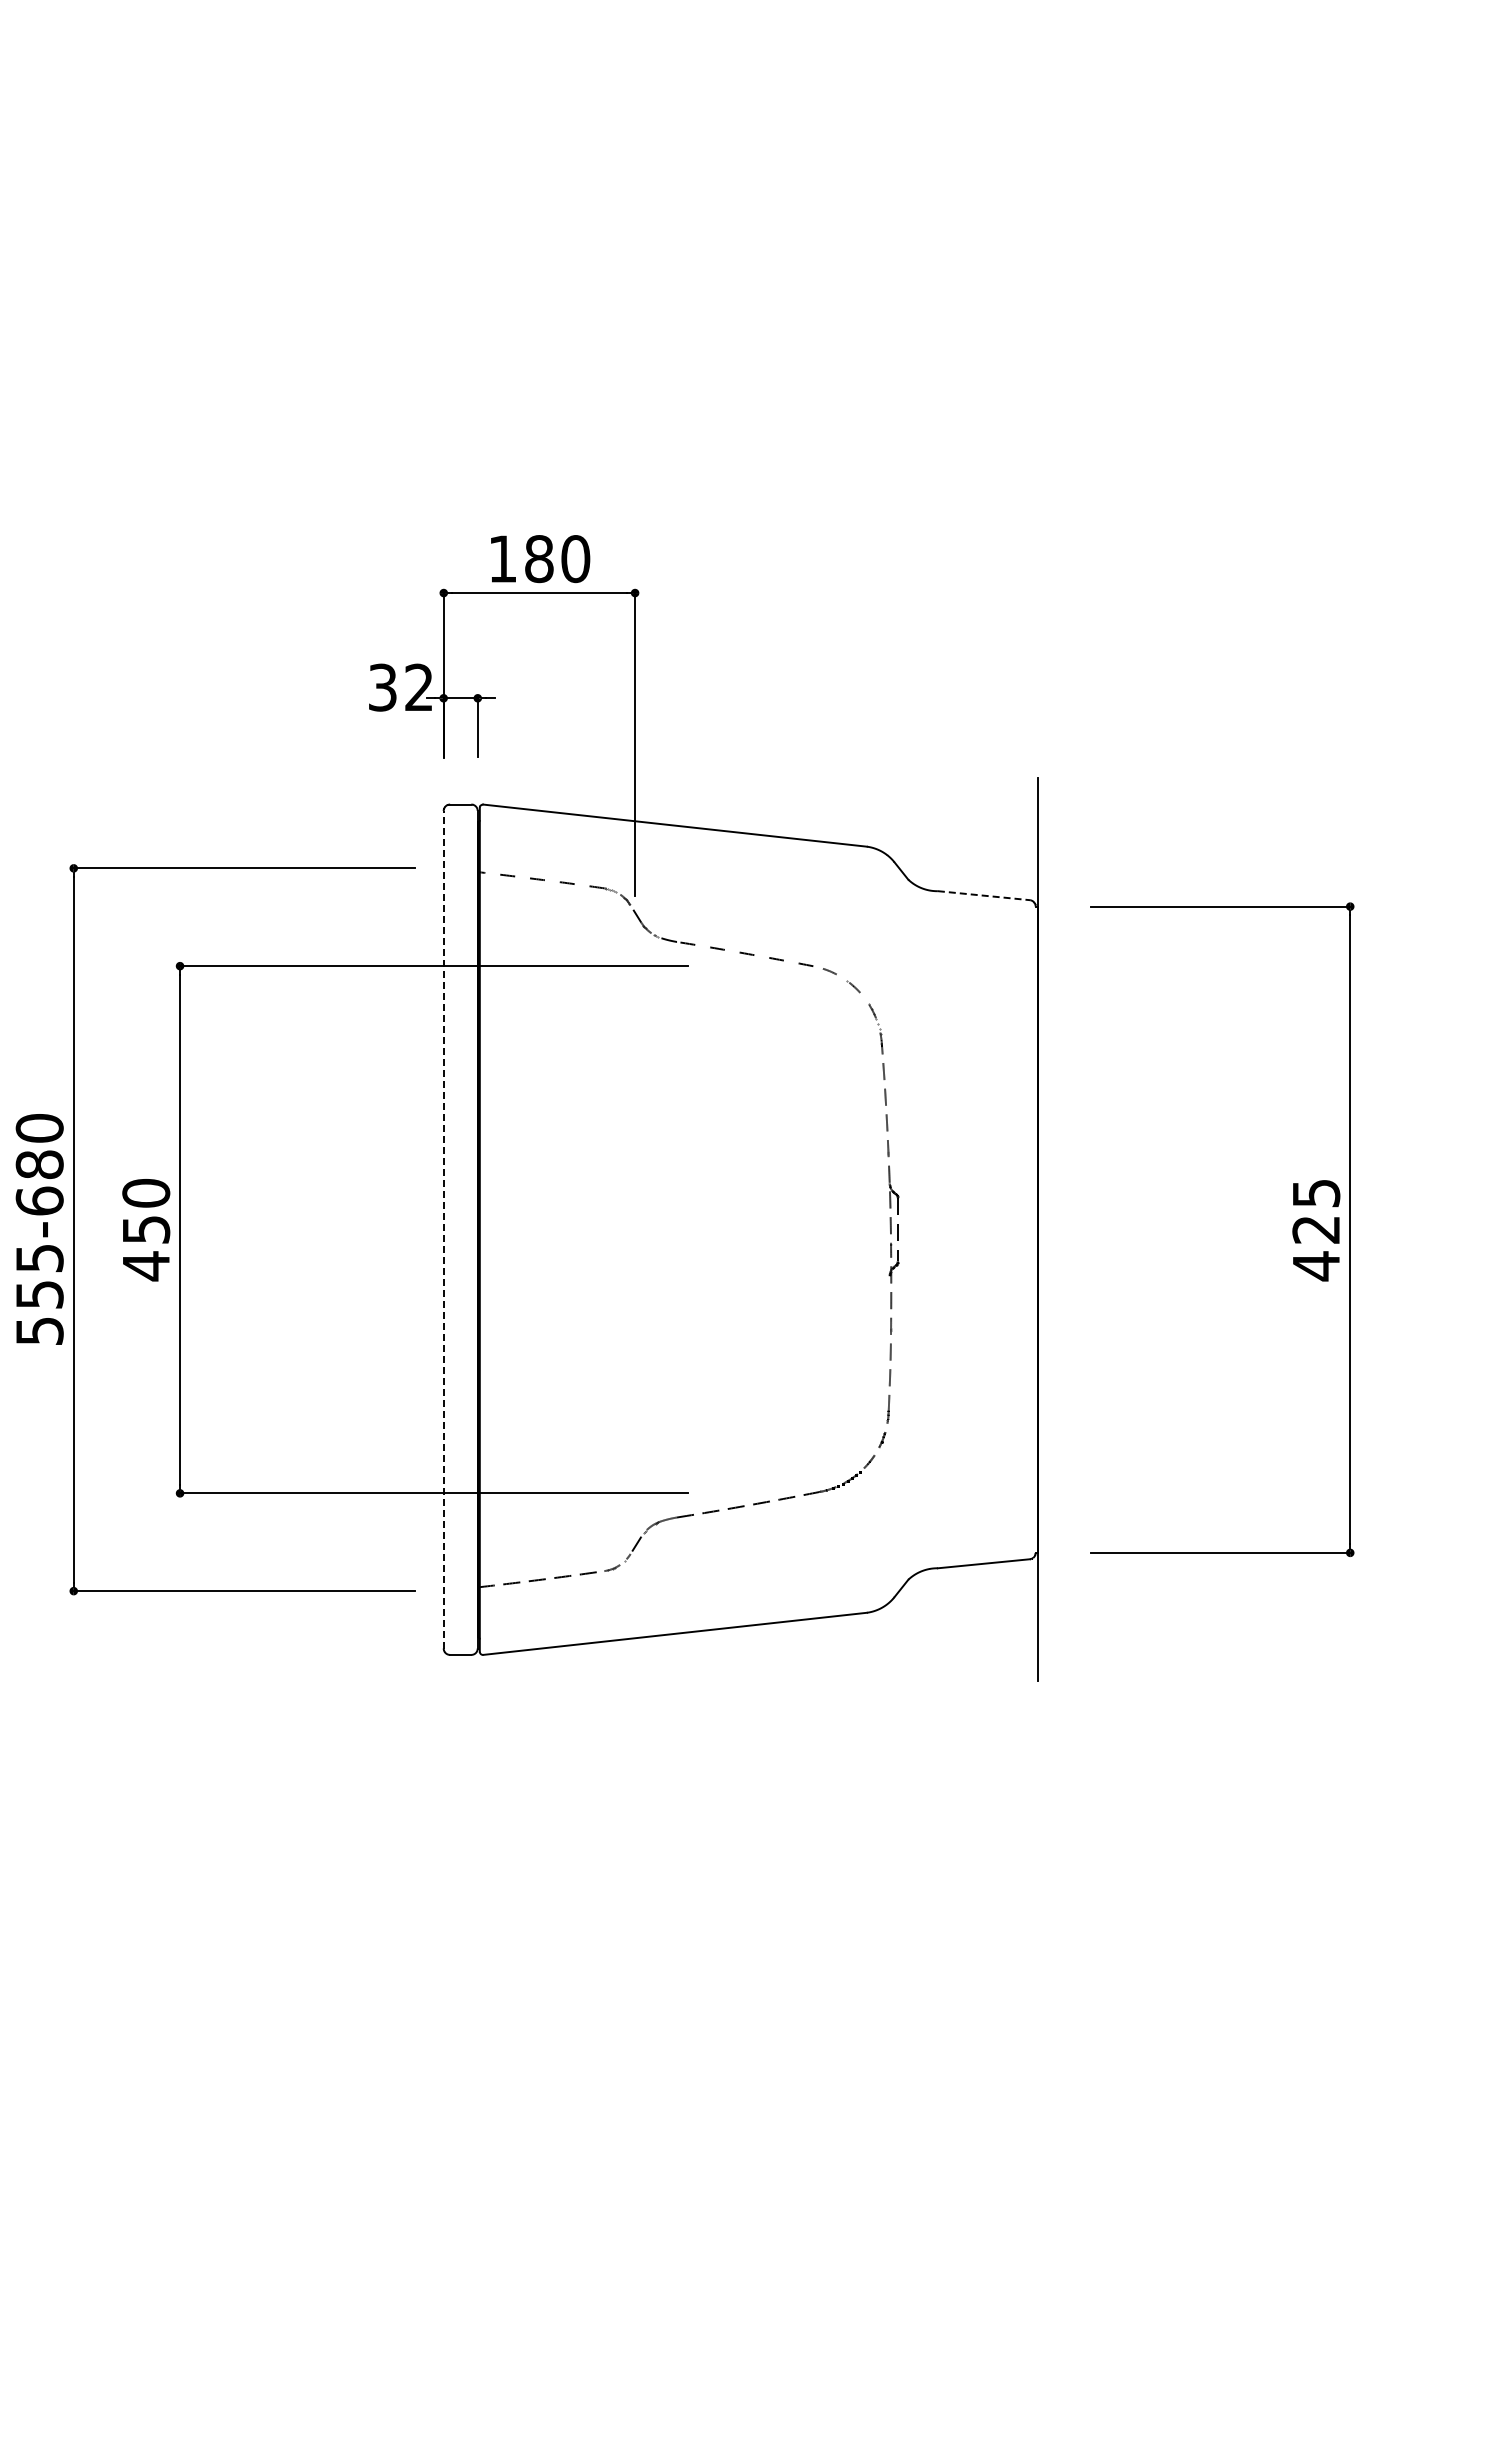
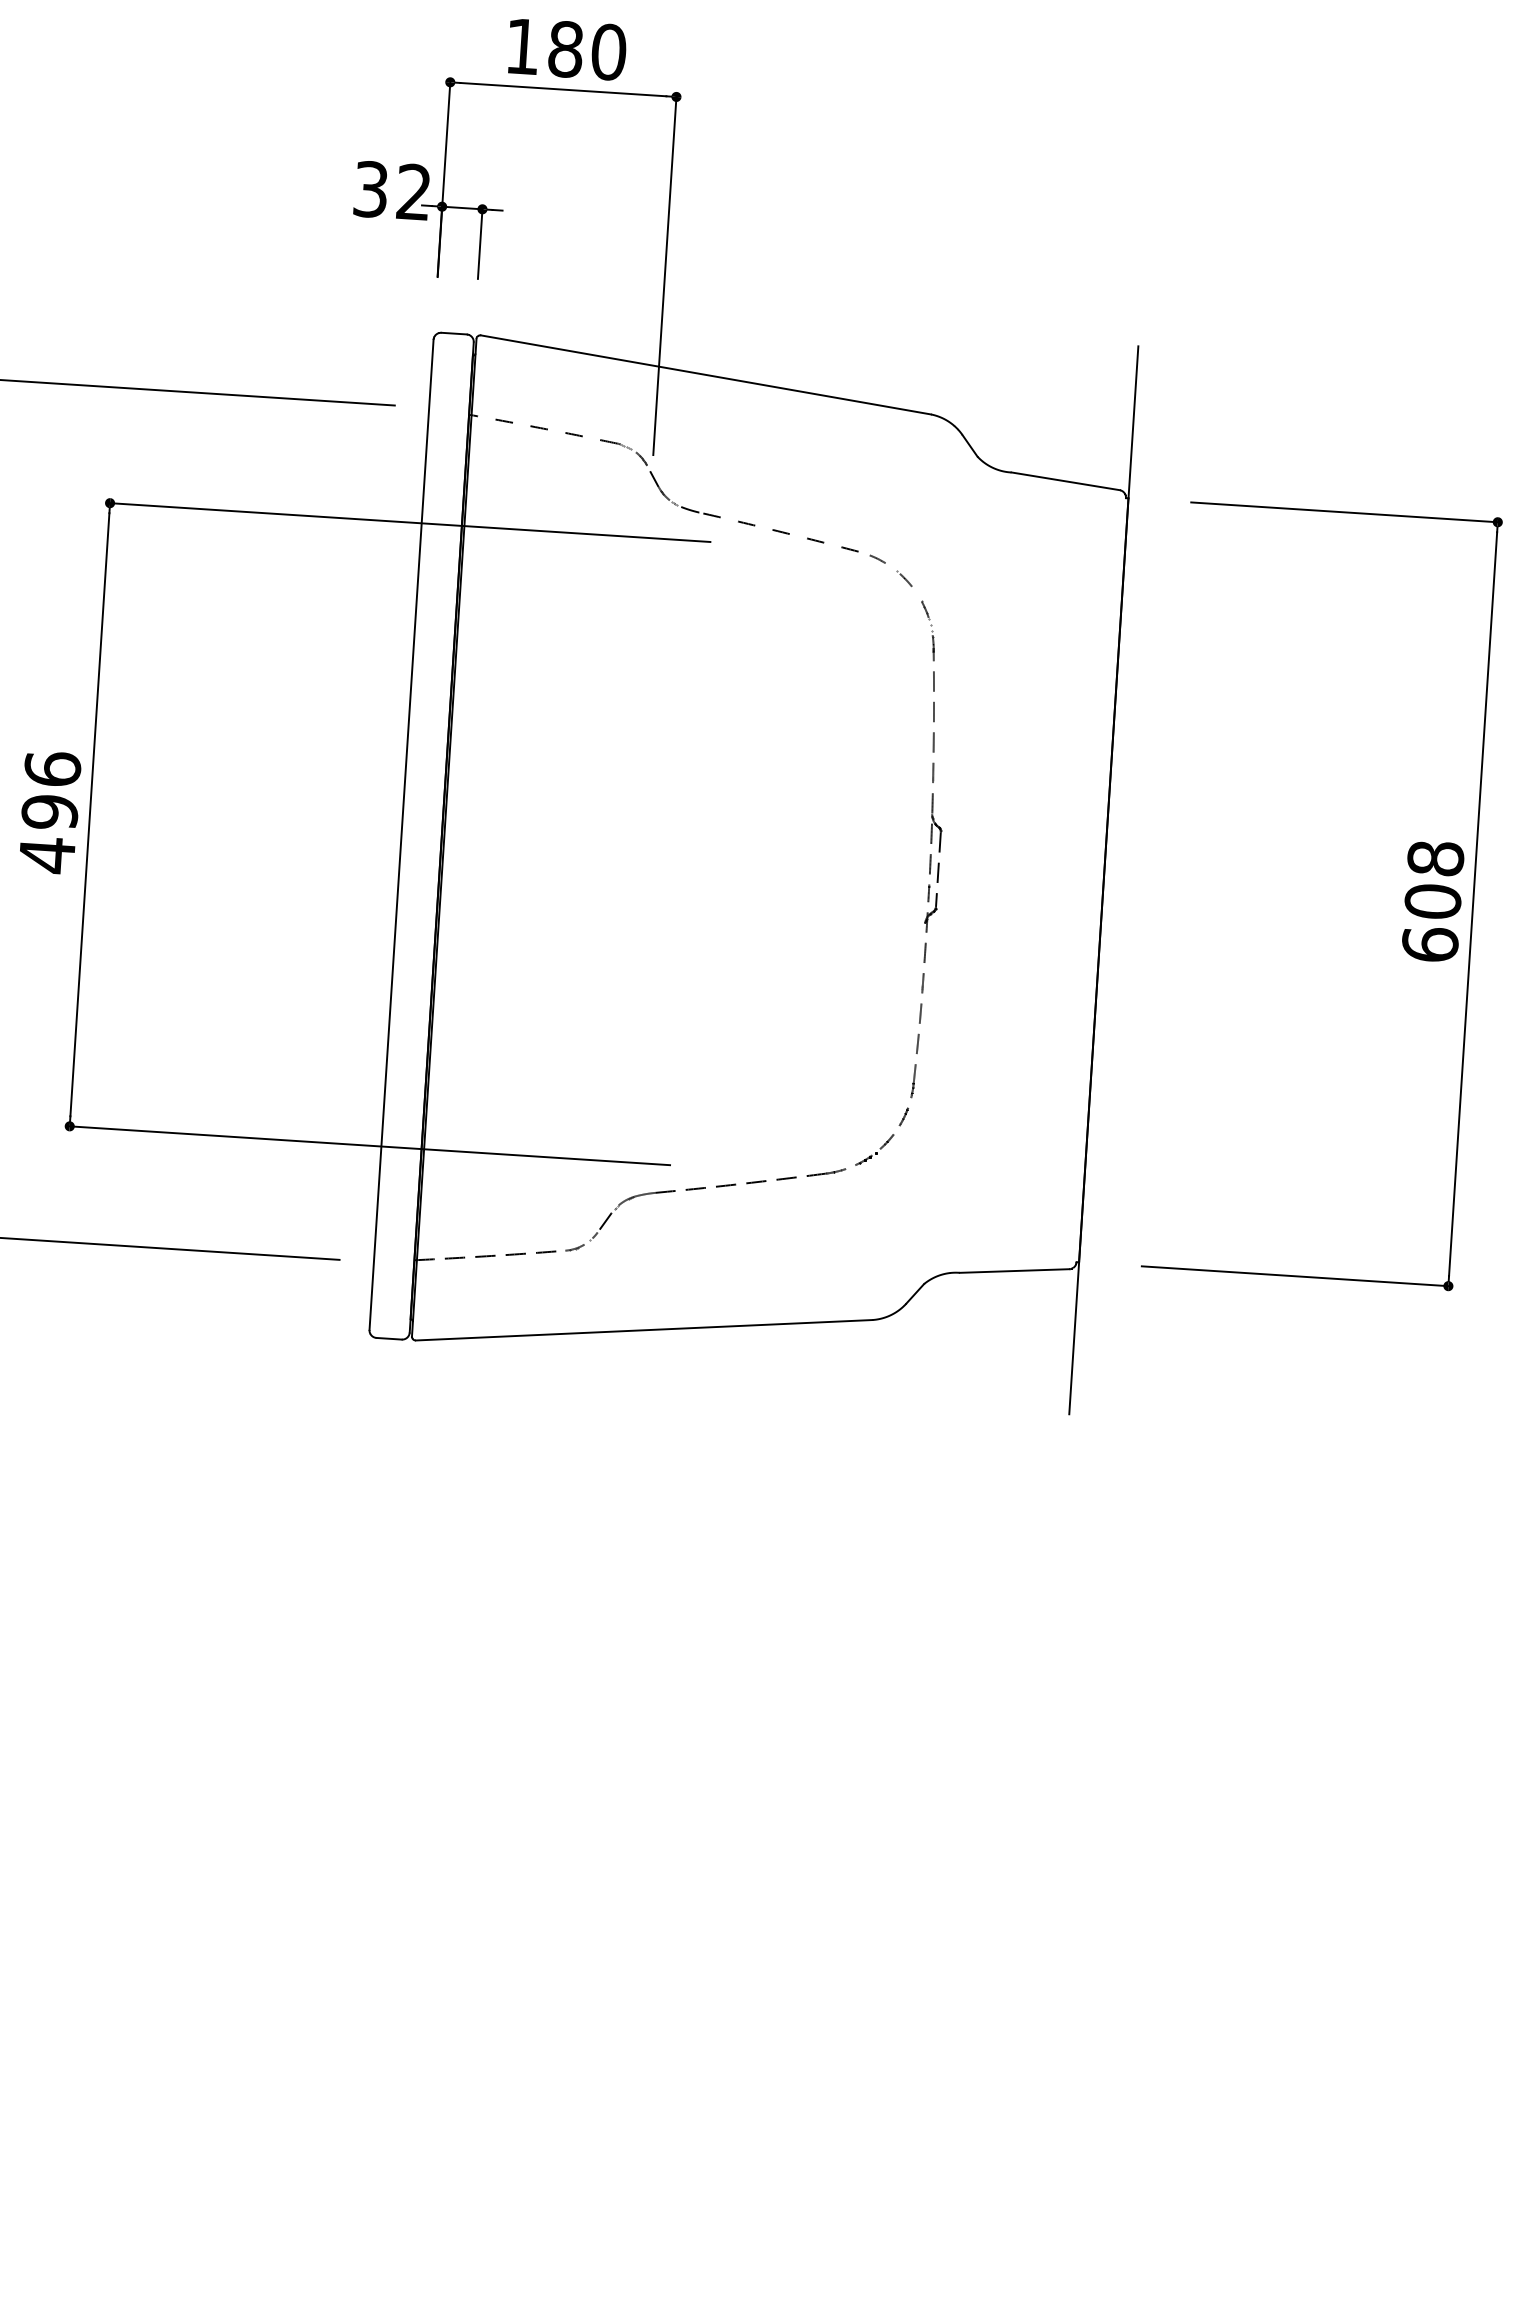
line: (984, 895) -> (1066, 481), dashed -> solid
text: (146, 1211) -> (51, 790), 450 -> 496
line: (443, 1229) -> (401, 834), dashed -> solid
text: (1316, 1230) -> (1433, 902), 425 -> 608

